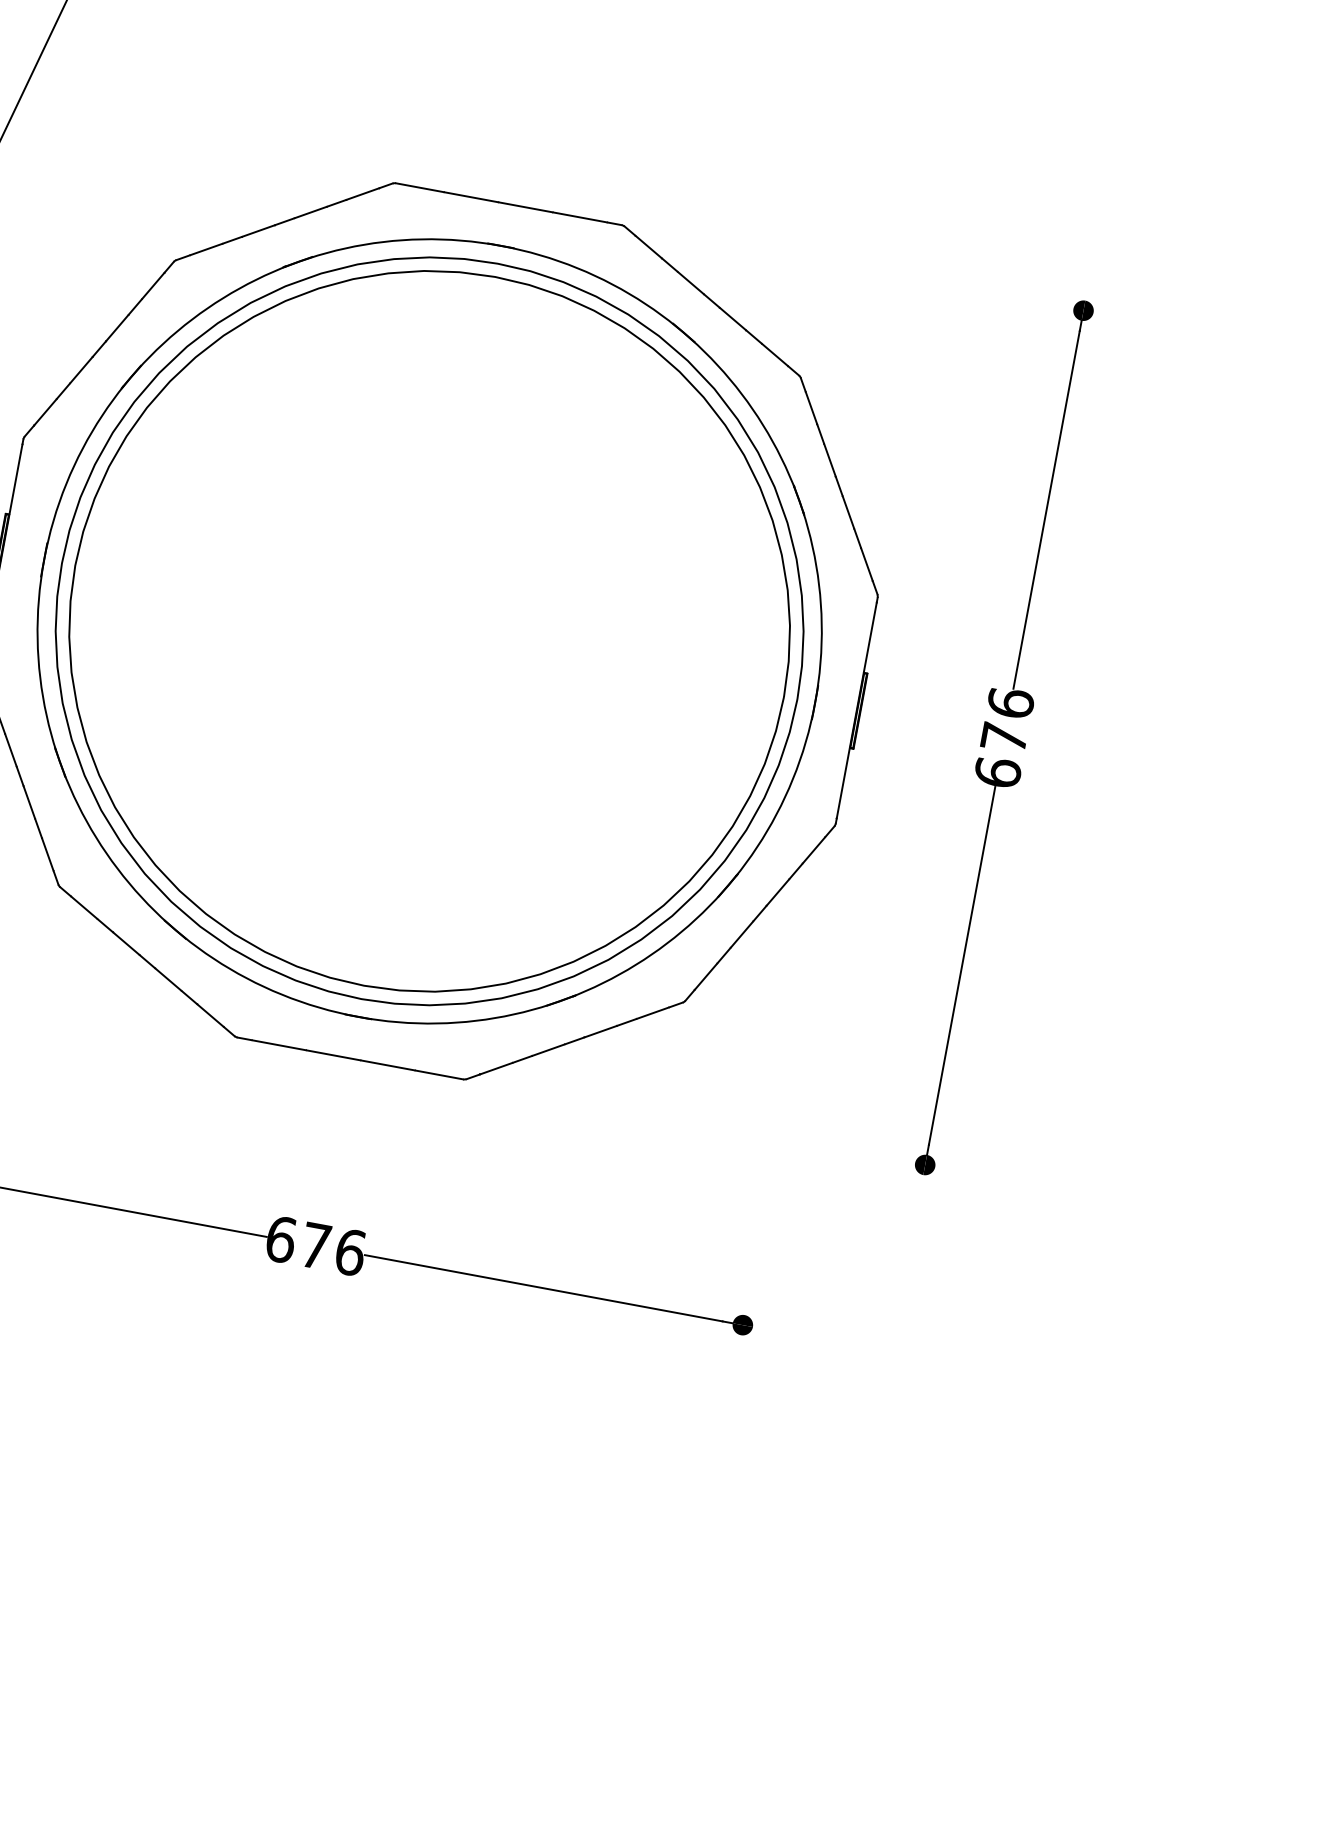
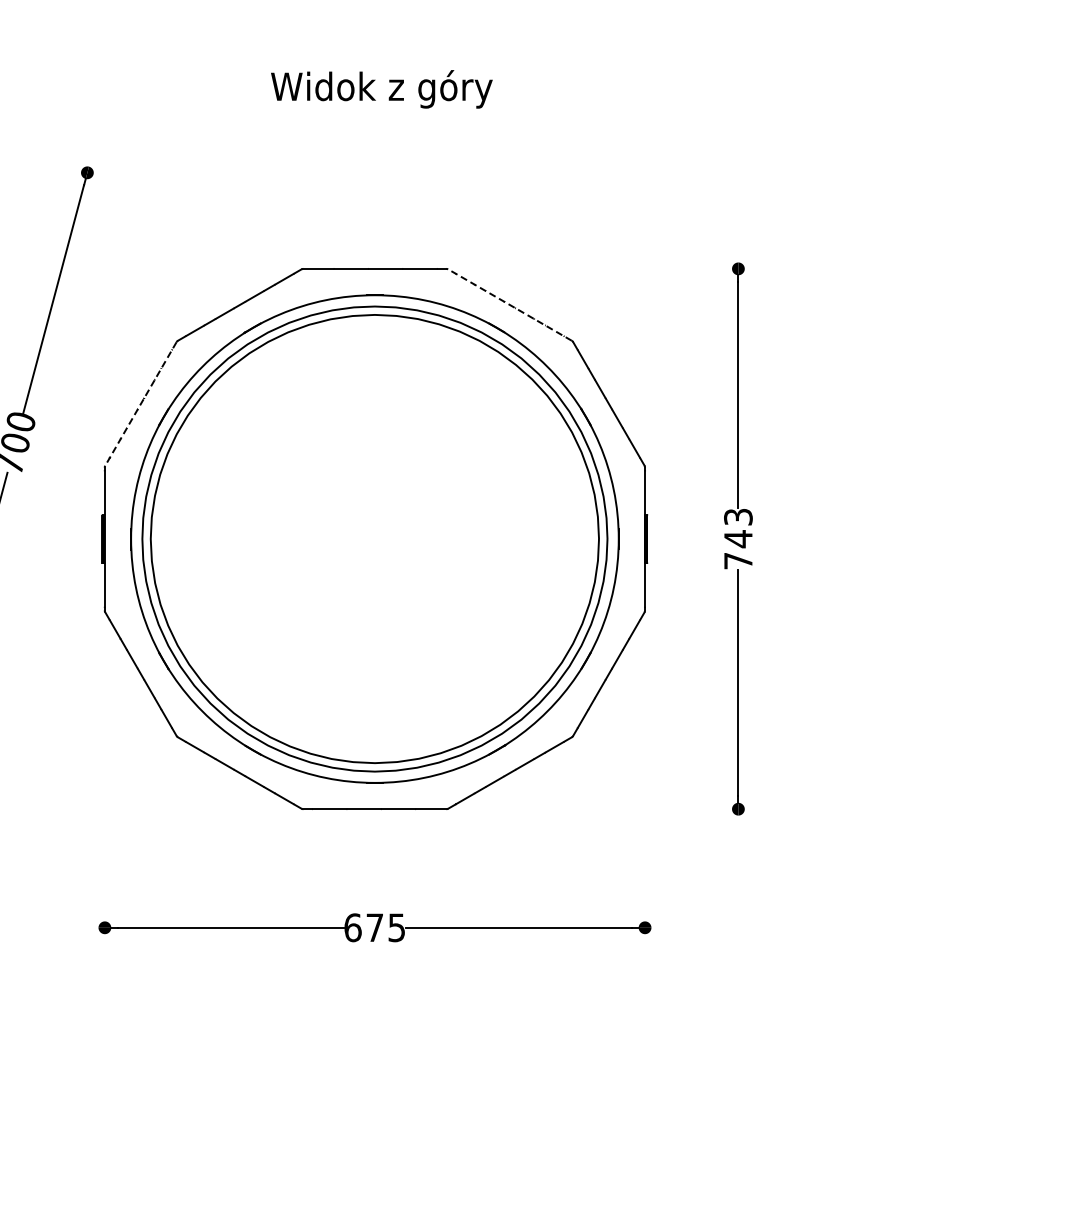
line: (711, 299) -> (509, 304), solid -> dashed
line: (98, 349) -> (140, 404), solid -> dashed
text: (1004, 737) -> (738, 538), 676 -> 743
text: (349, 1251) -> (396, 927), 676 -> 675

